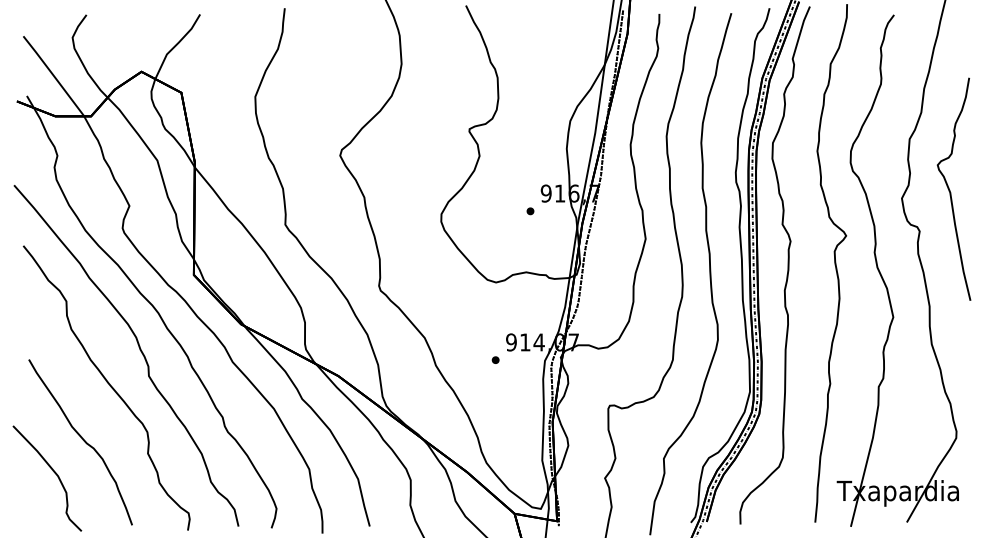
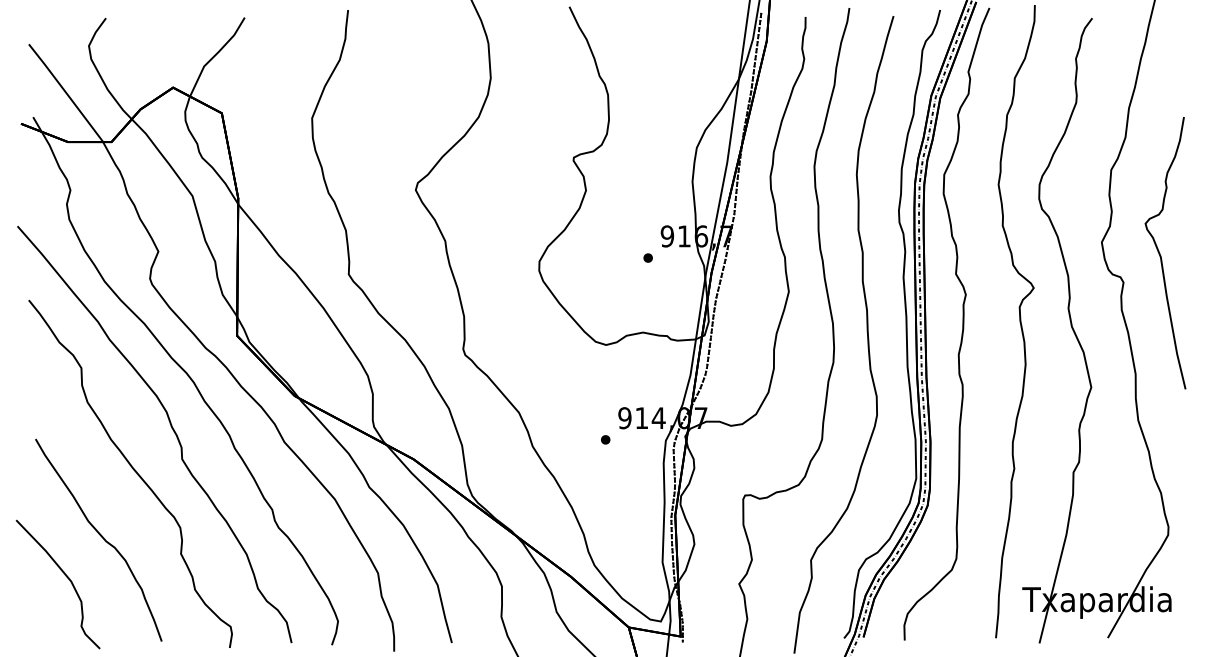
curve: (950, 191) -> (1161, 255), moved

